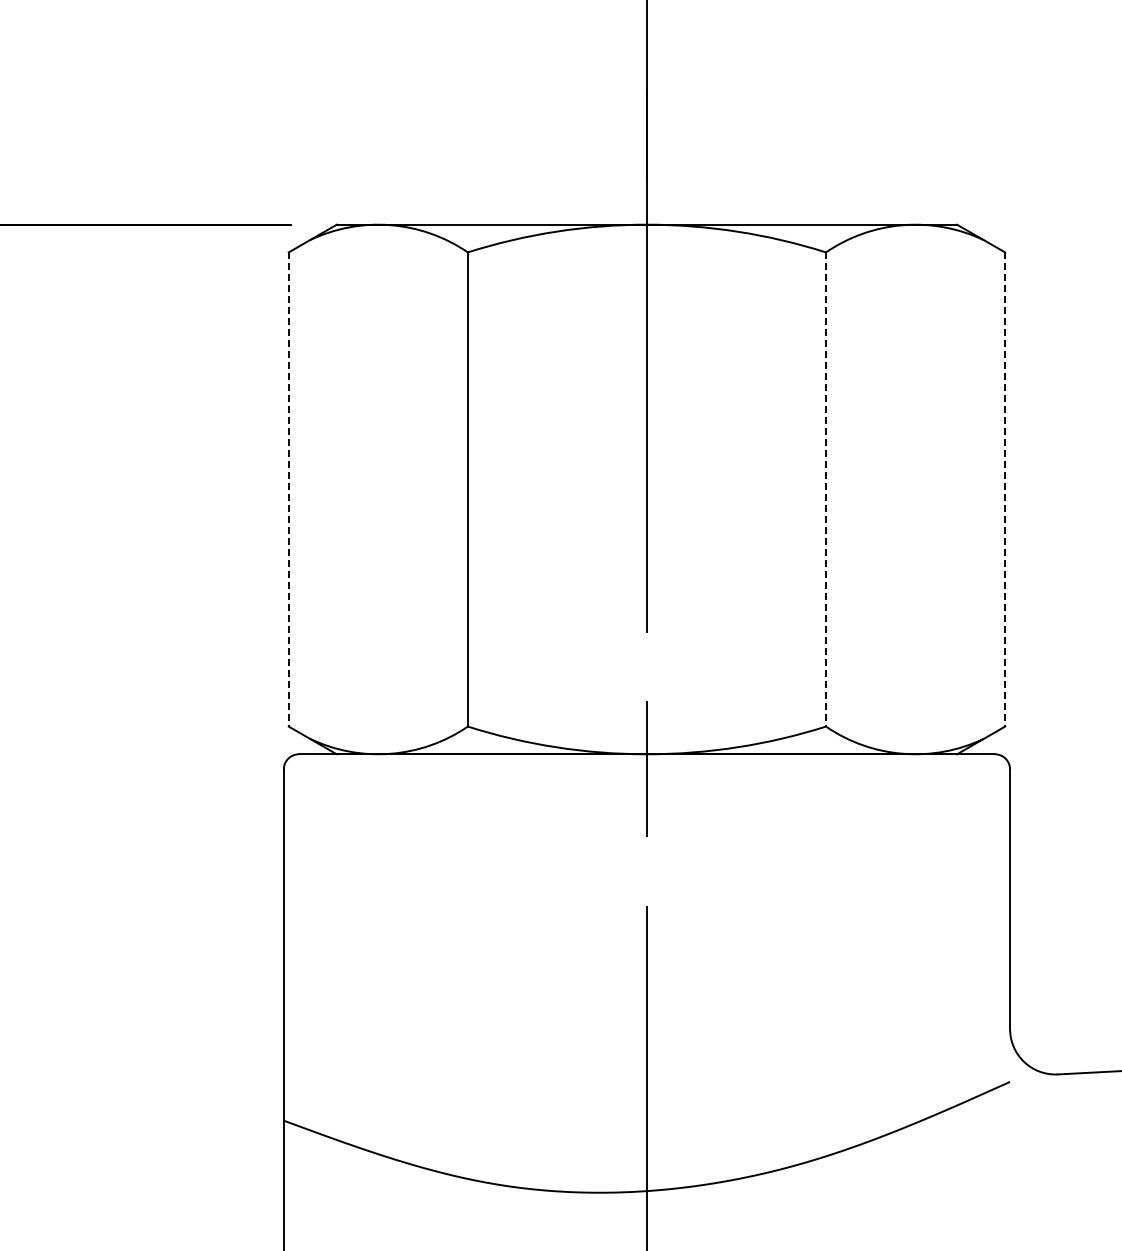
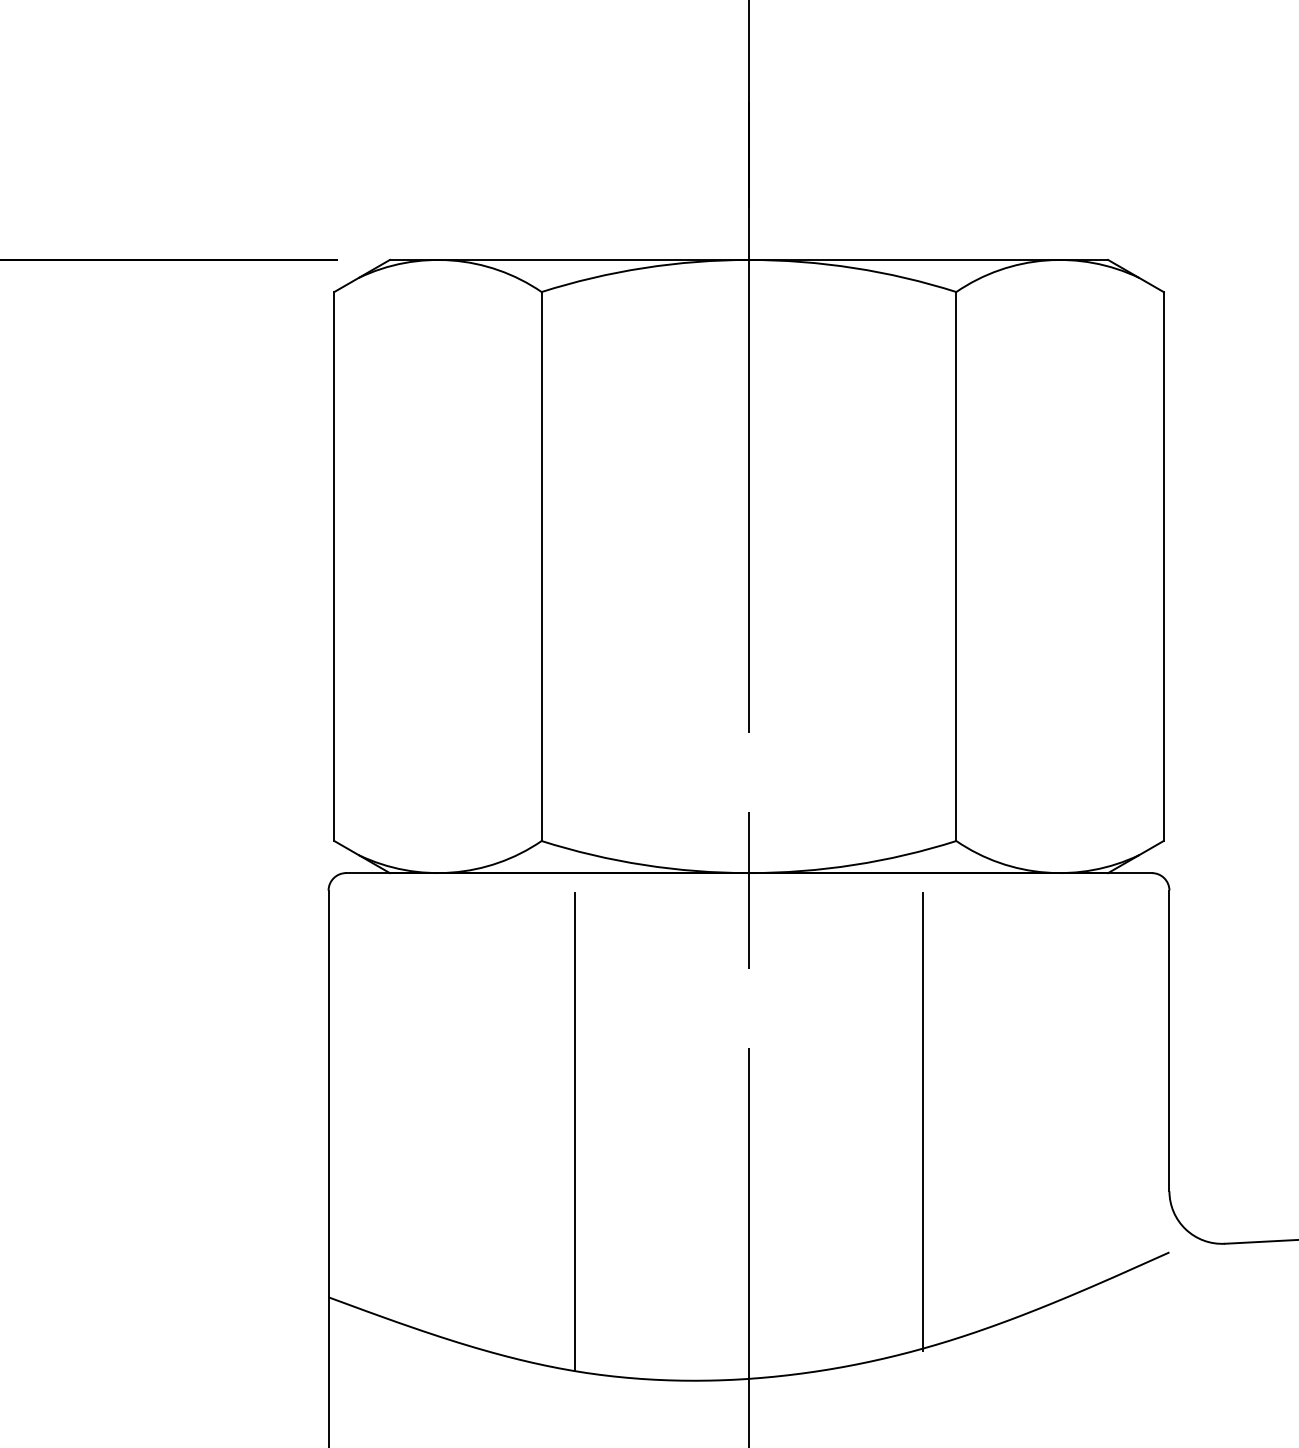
line: (288, 489) -> (333, 566), dashed -> solid
line: (826, 489) -> (956, 566), dashed -> solid
line: (1005, 489) -> (1164, 566), dashed -> solid
line: (797, 968) -> (923, 1121), added
line: (496, 977) -> (574, 1131), added

